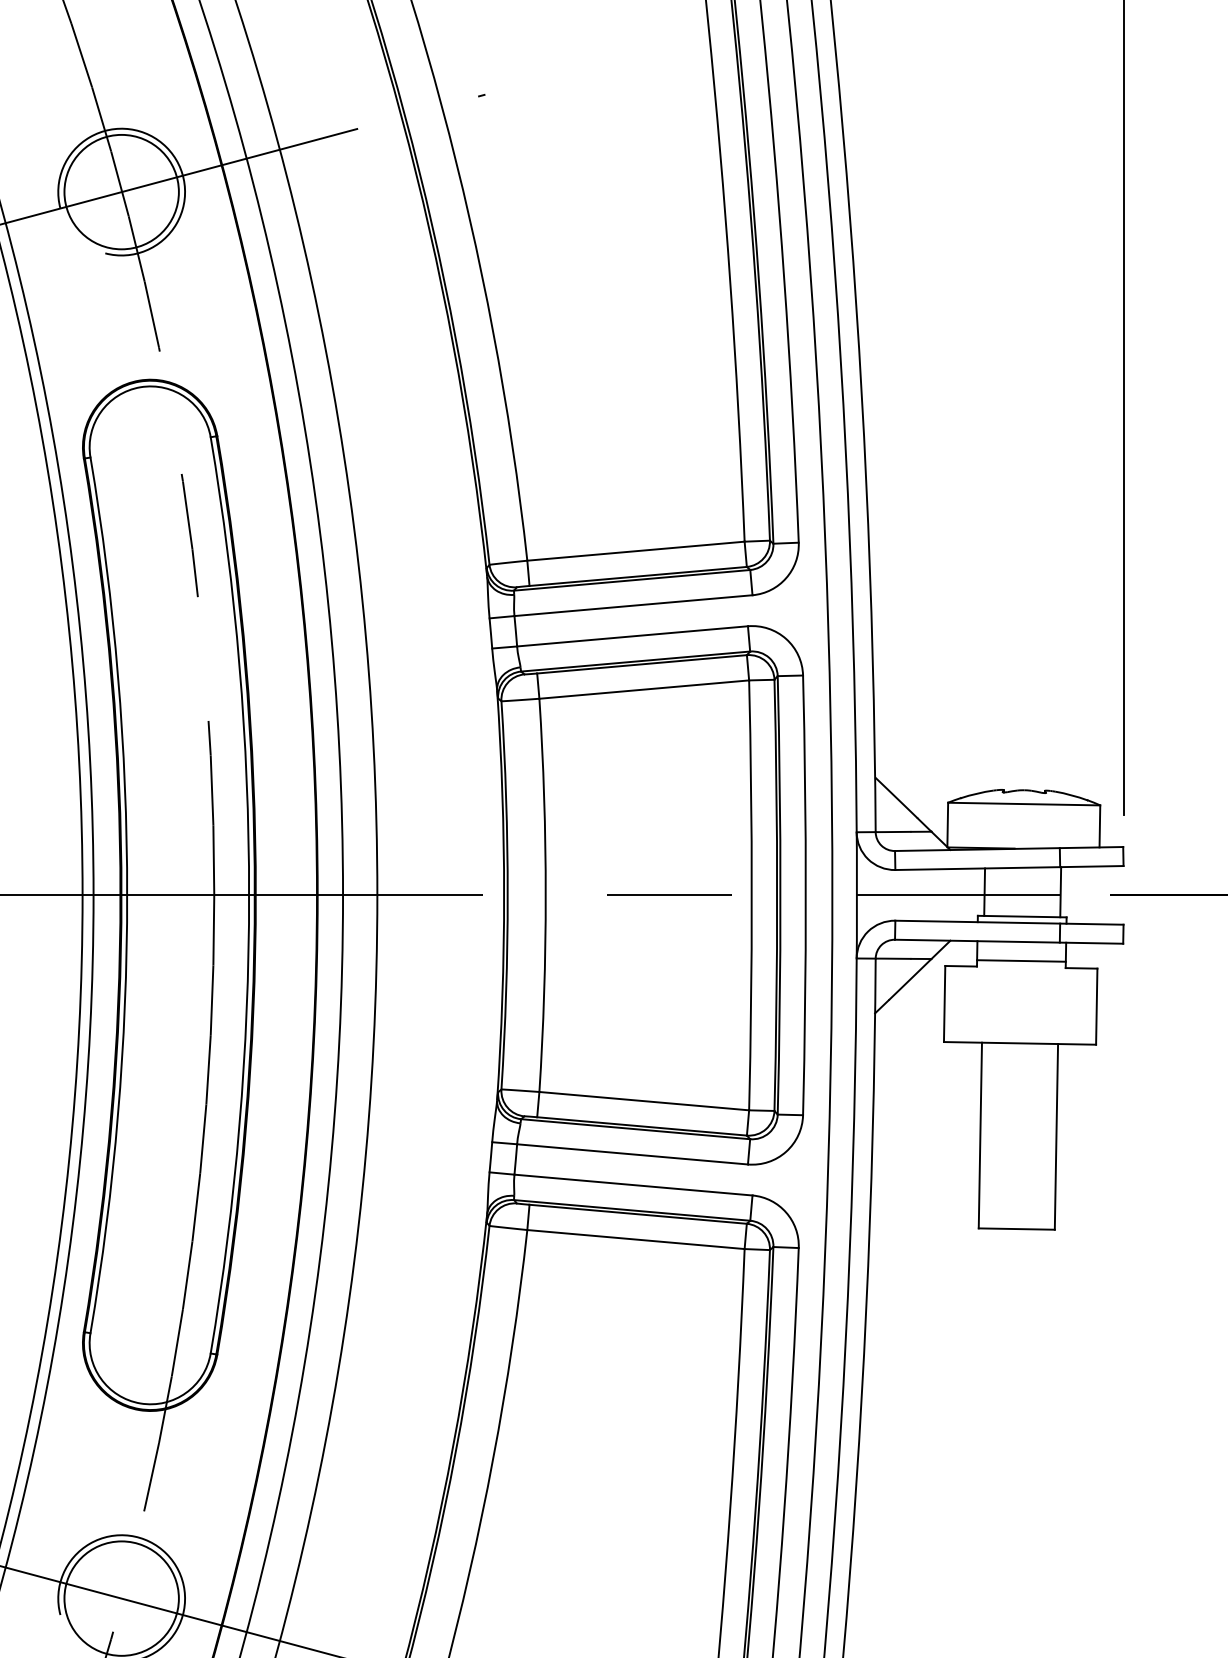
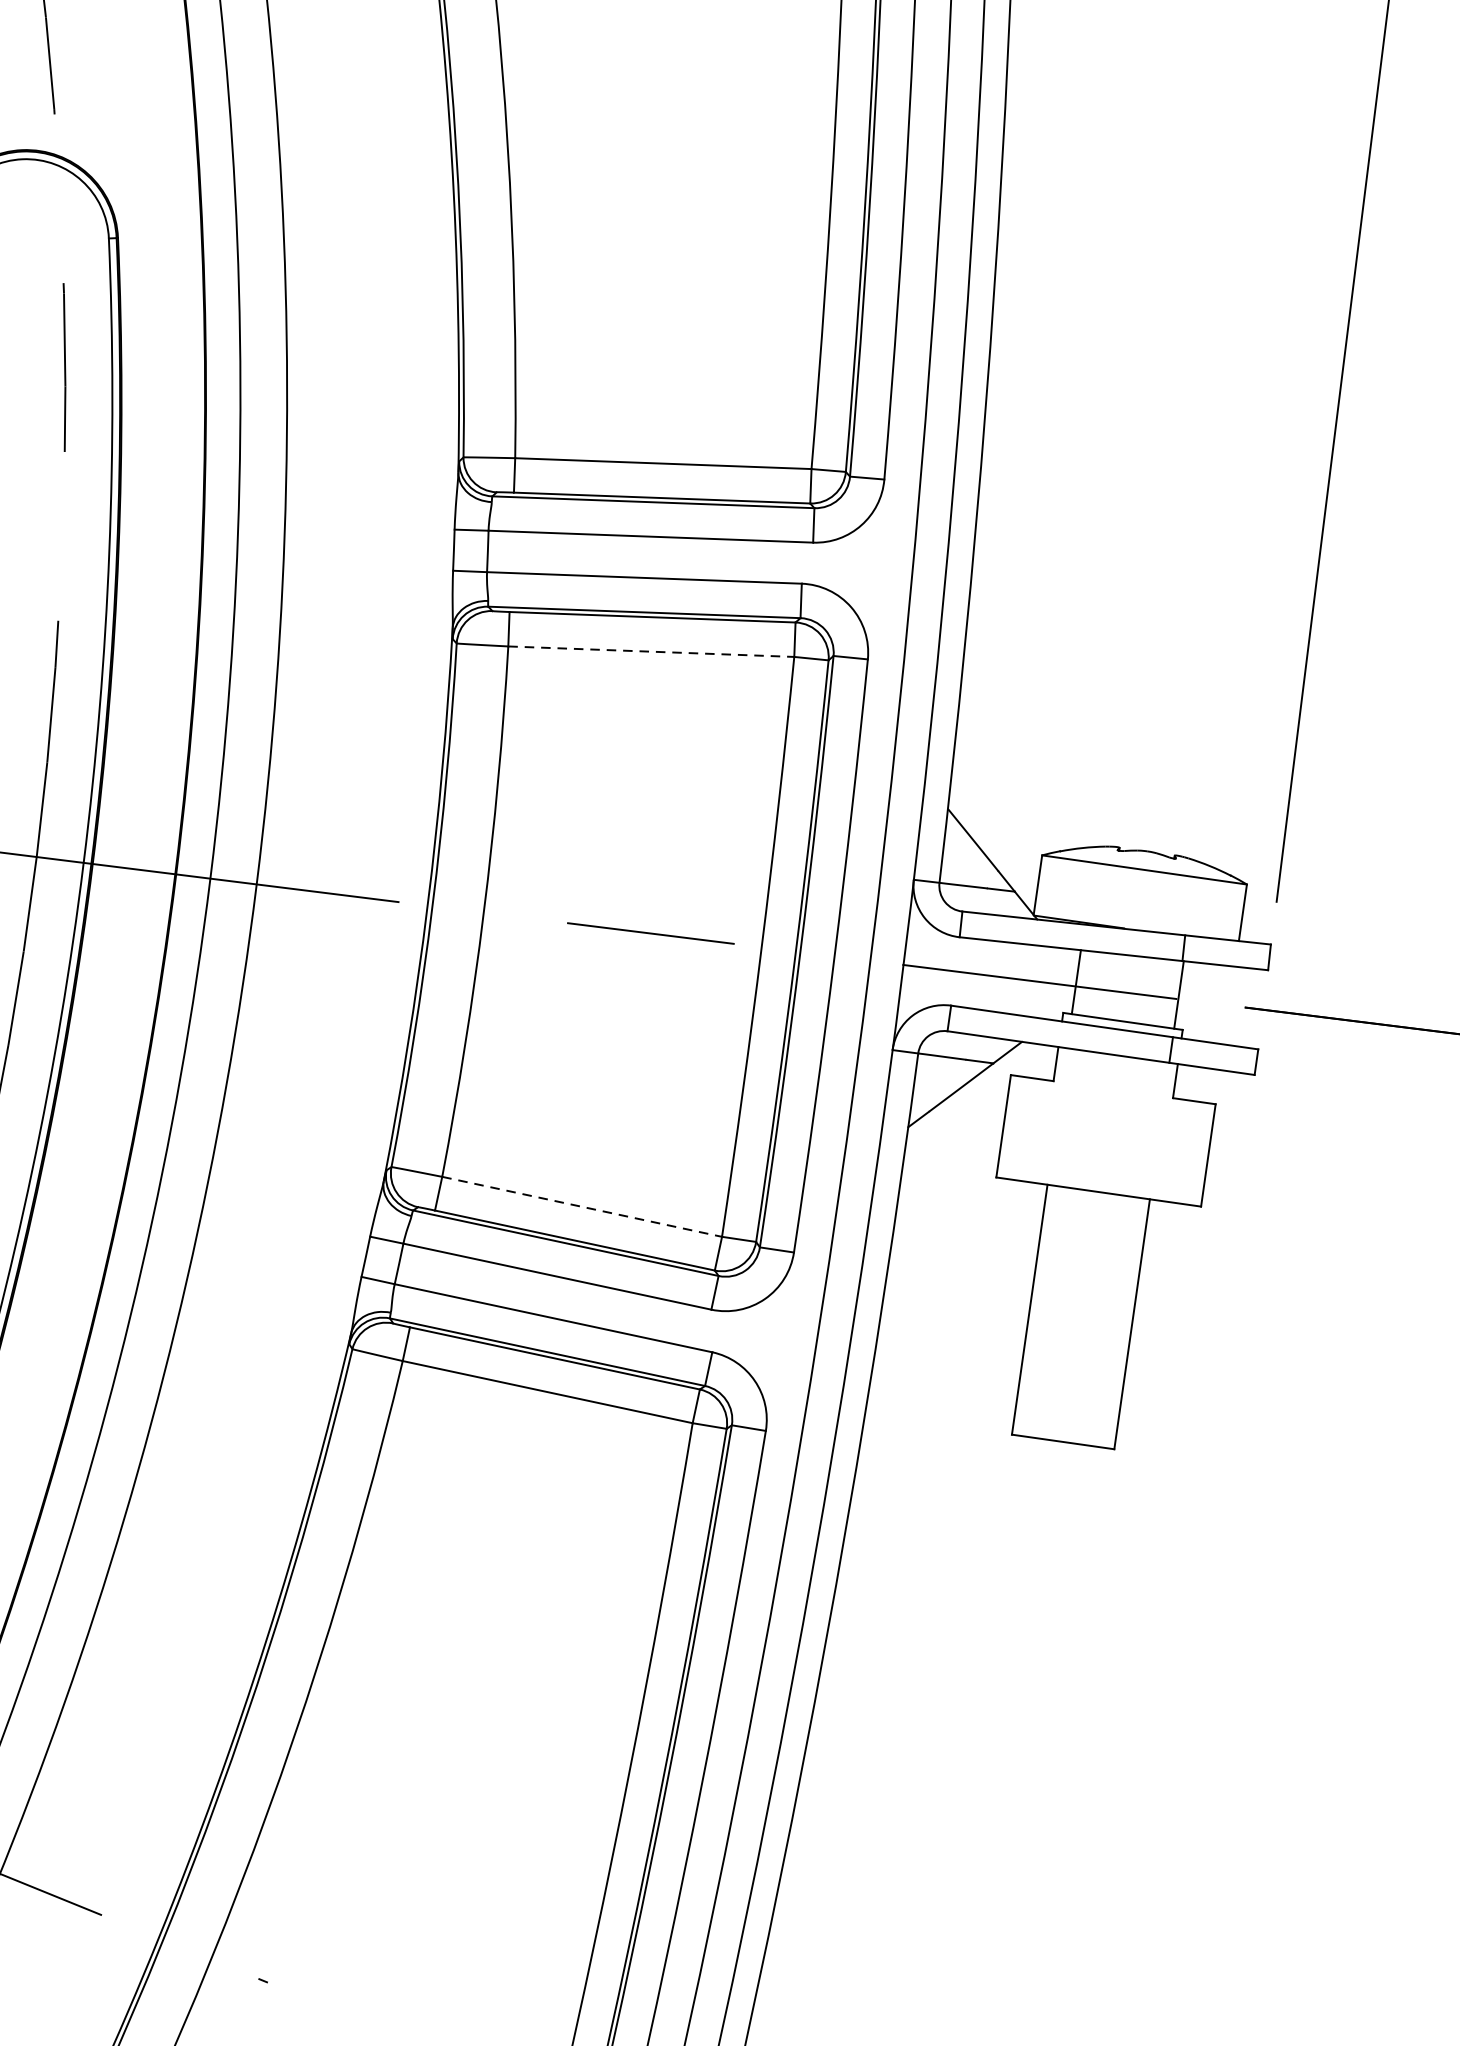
line: (644, 689) -> (651, 651), solid -> dashed
line: (1021, 960) -> (1114, 1080), removed
line: (644, 1101) -> (582, 1207), solid -> dashed

